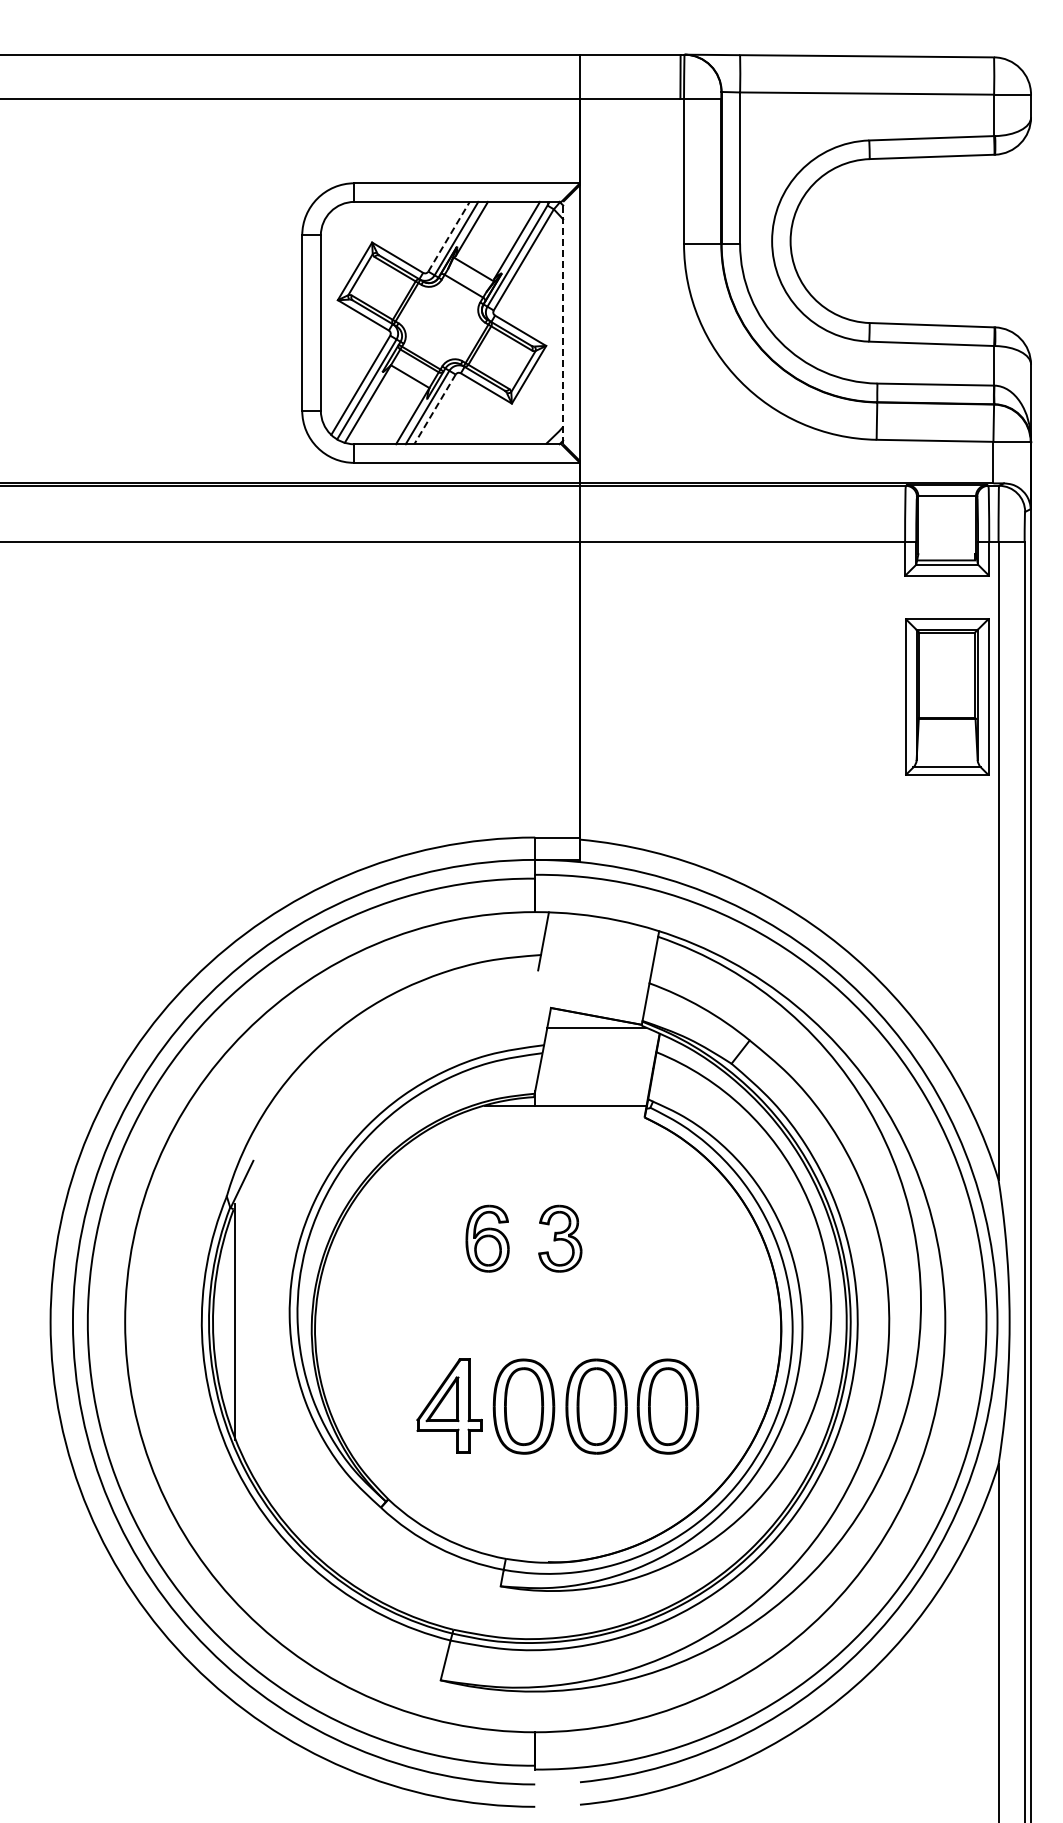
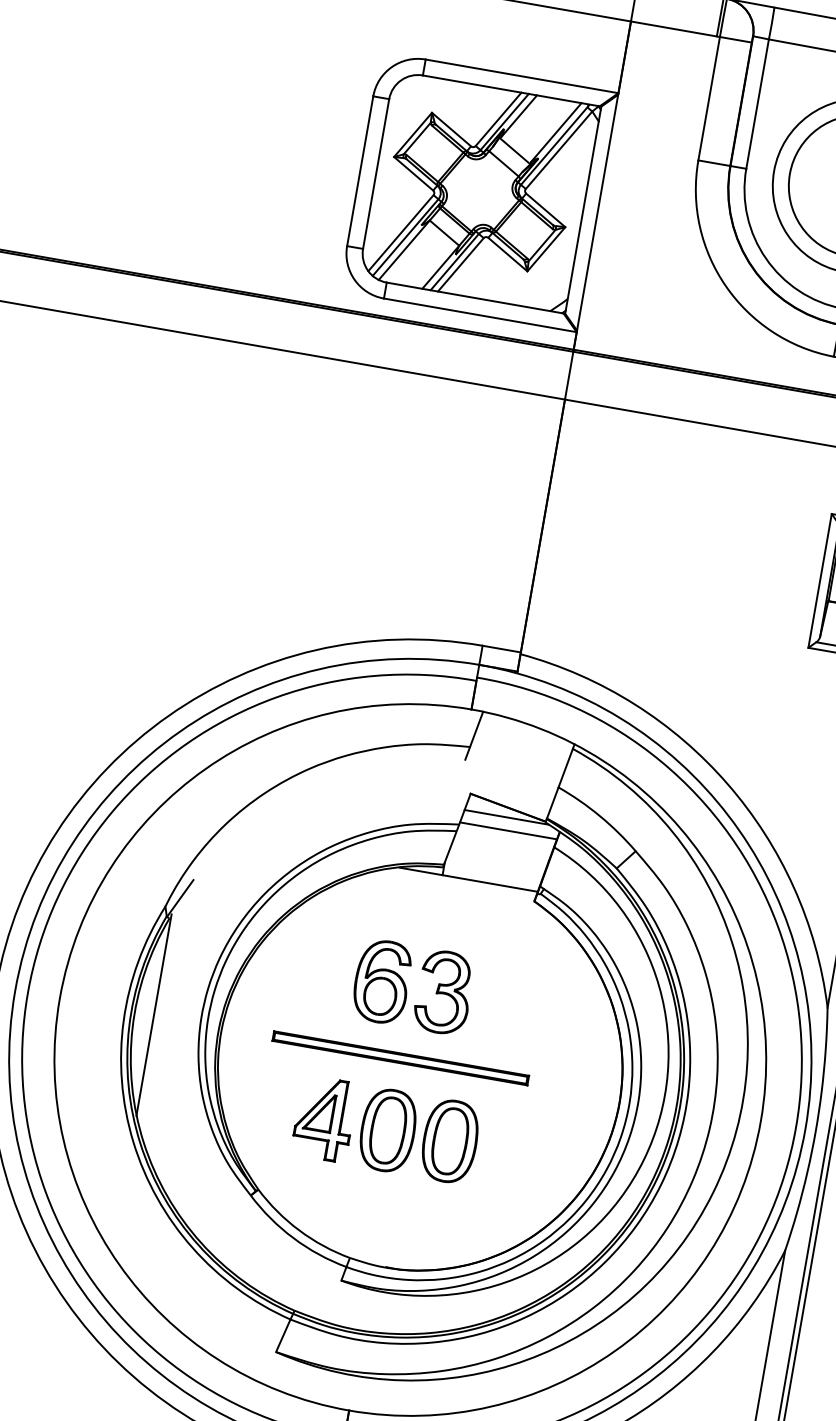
line: (449, 236) -> (499, 119), dashed -> solid
line: (563, 322) -> (583, 209), dashed -> solid
line: (435, 409) -> (461, 264), dashed -> solid
line: (601, 1042) -> (508, 830), added
part: (487, 1238) -> (382, 981), size x1.43
part: (560, 1238) -> (444, 992), size x1.43
part: (523, 1321) -> (400, 1057), added
part: (667, 1406) -> (510, 1151), removed

